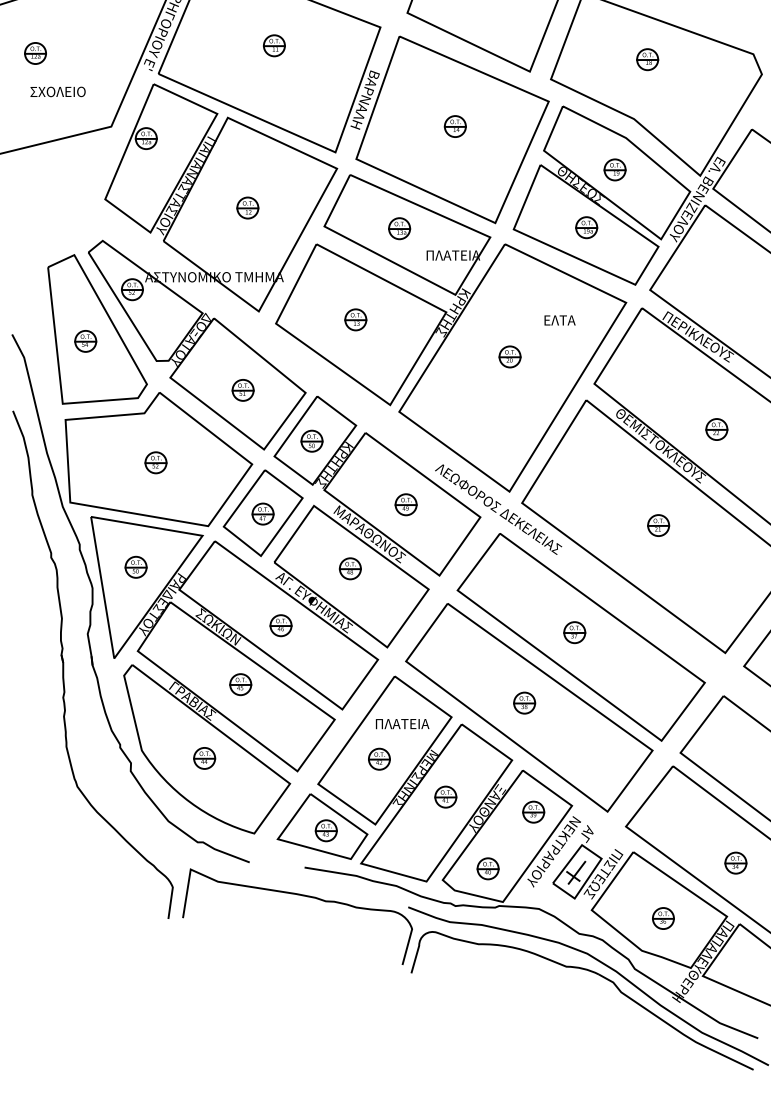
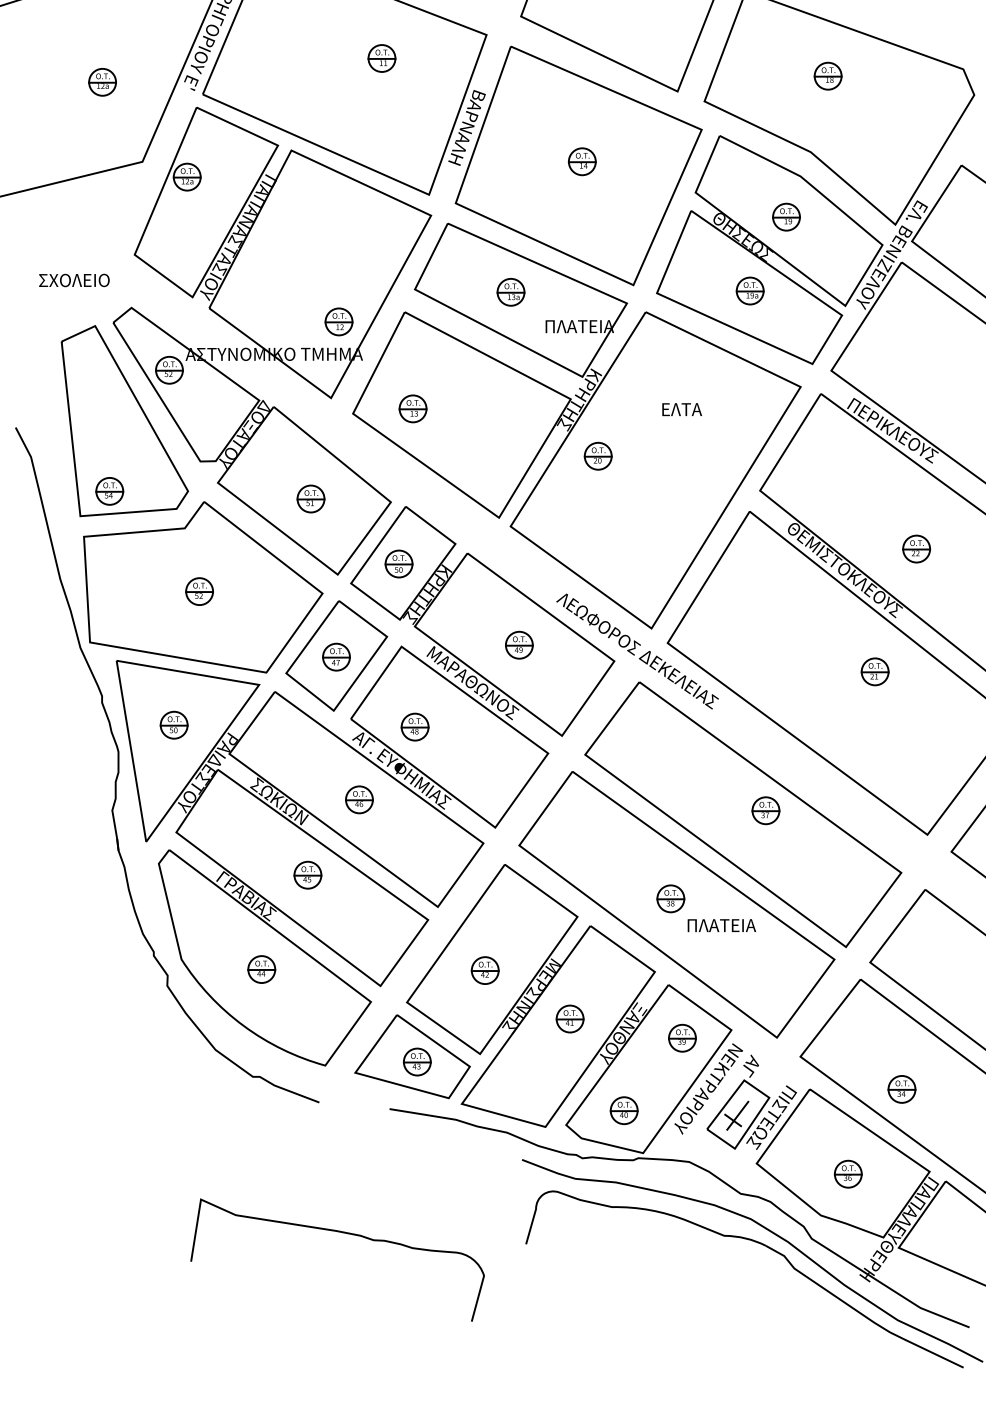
part: (274, 45) -> (381, 58), moved
part: (35, 53) -> (102, 82), moved
text: (58, 91) -> (74, 280), moved
part: (247, 207) -> (338, 321), moved
part: (355, 319) -> (412, 408), moved
text: (559, 320) -> (681, 409), moved
part: (85, 341) -> (109, 491), moved
part: (509, 356) -> (597, 455), moved
part: (658, 525) -> (874, 671), moved
part: (349, 568) -> (414, 726), moved
part: (574, 632) -> (765, 810), moved
part: (63, 664) -> (81, 849), removed
text: (402, 723) -> (721, 925), moved
part: (735, 863) -> (901, 1089), moved
curve: (301, 896) -> (342, 1233), moved

